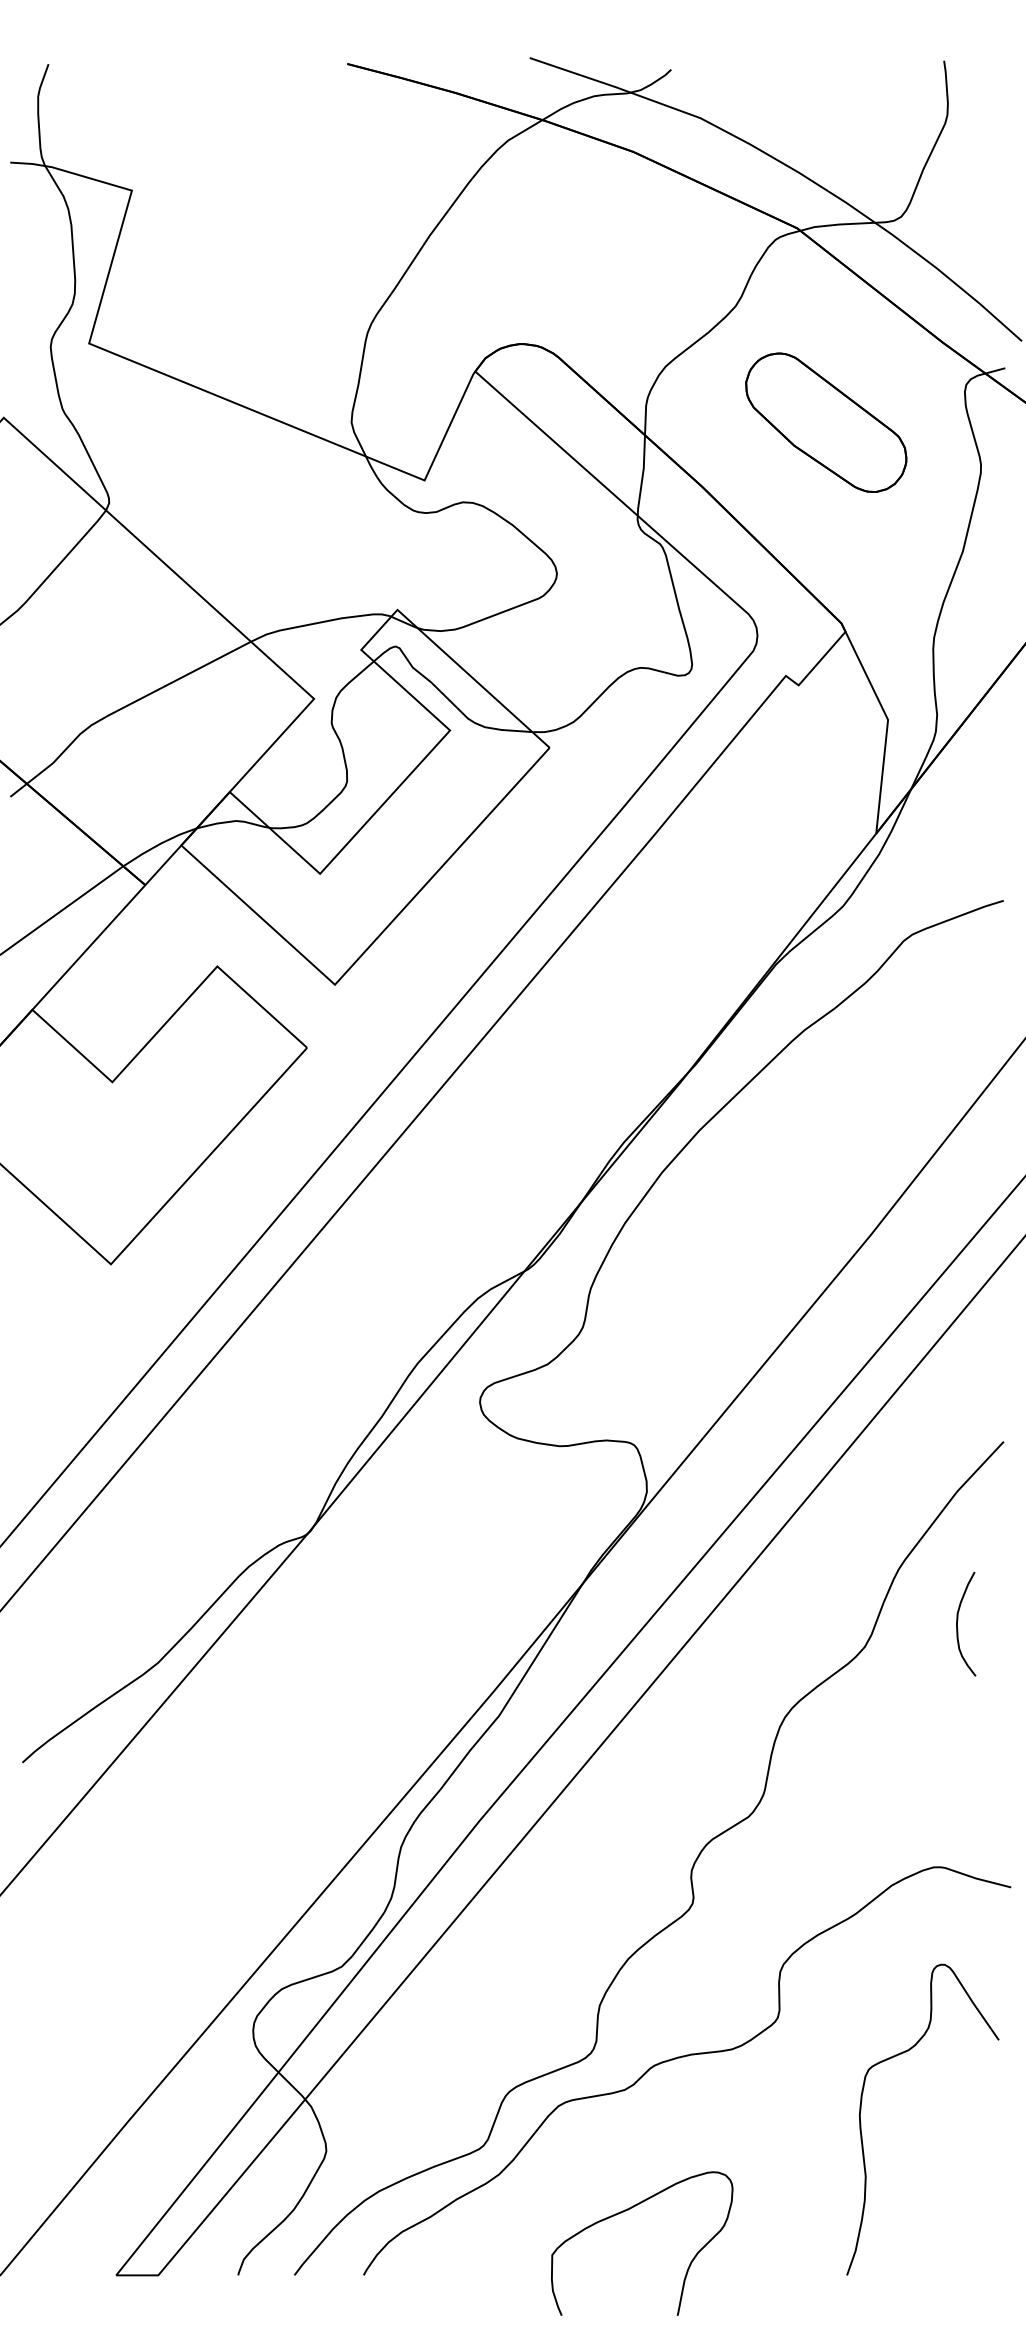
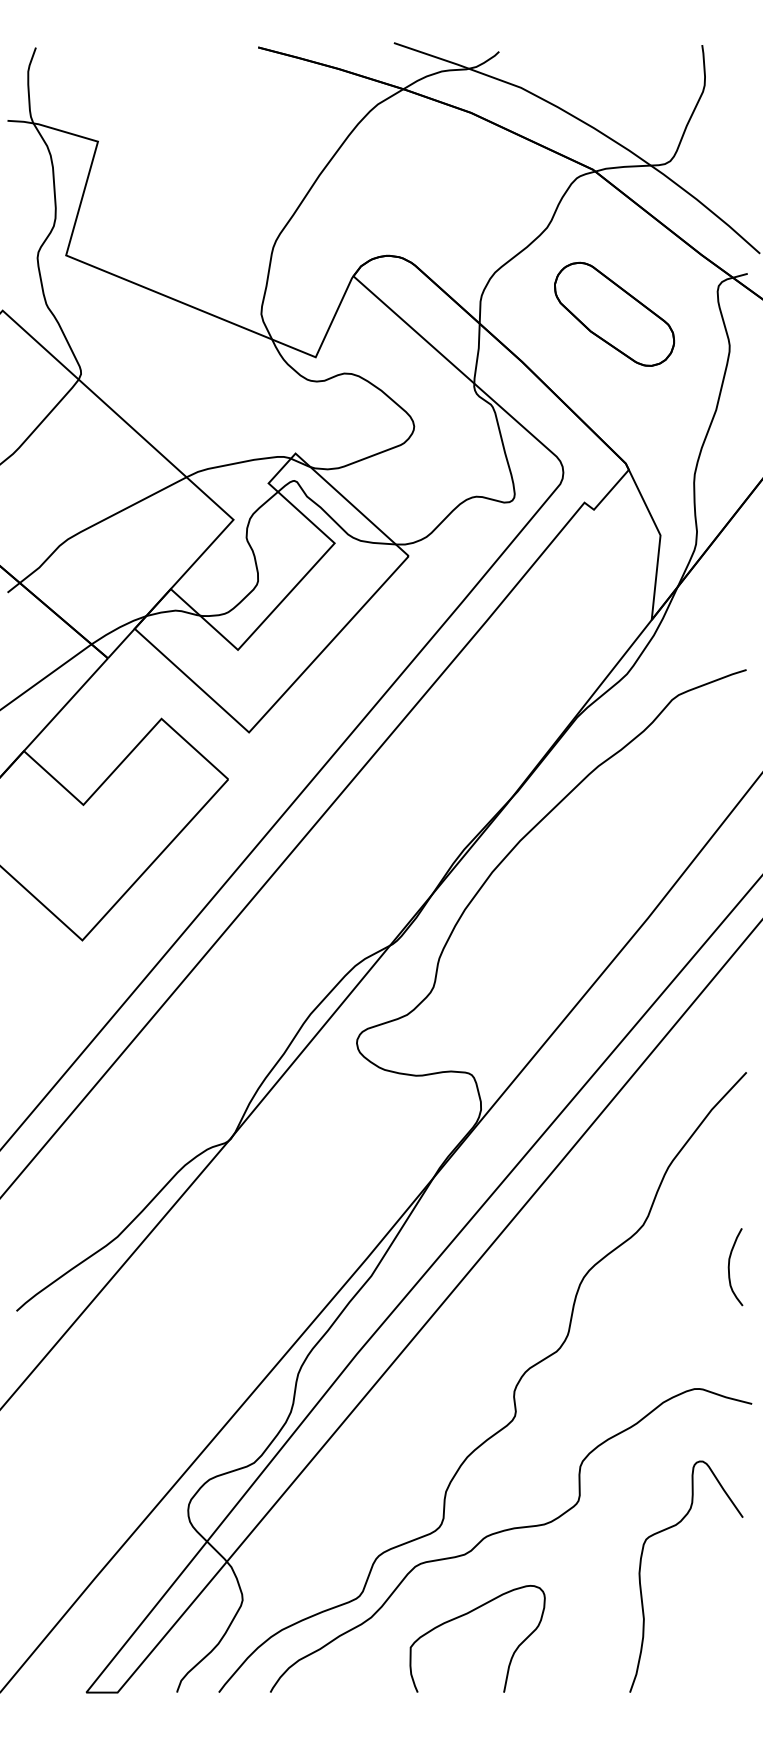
curve: (957, 1624) -> (729, 1267), moved
curve: (625, 2212) -> (465, 1615), moved

